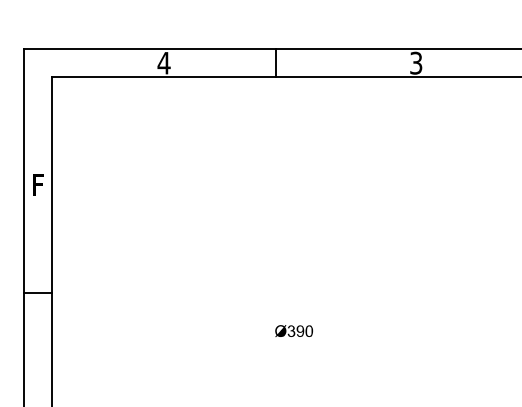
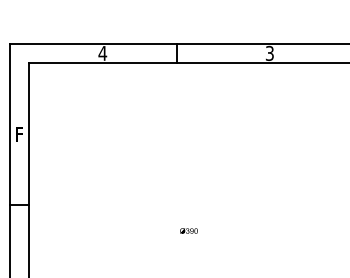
part: (293, 330) -> (188, 230), size x0.71

